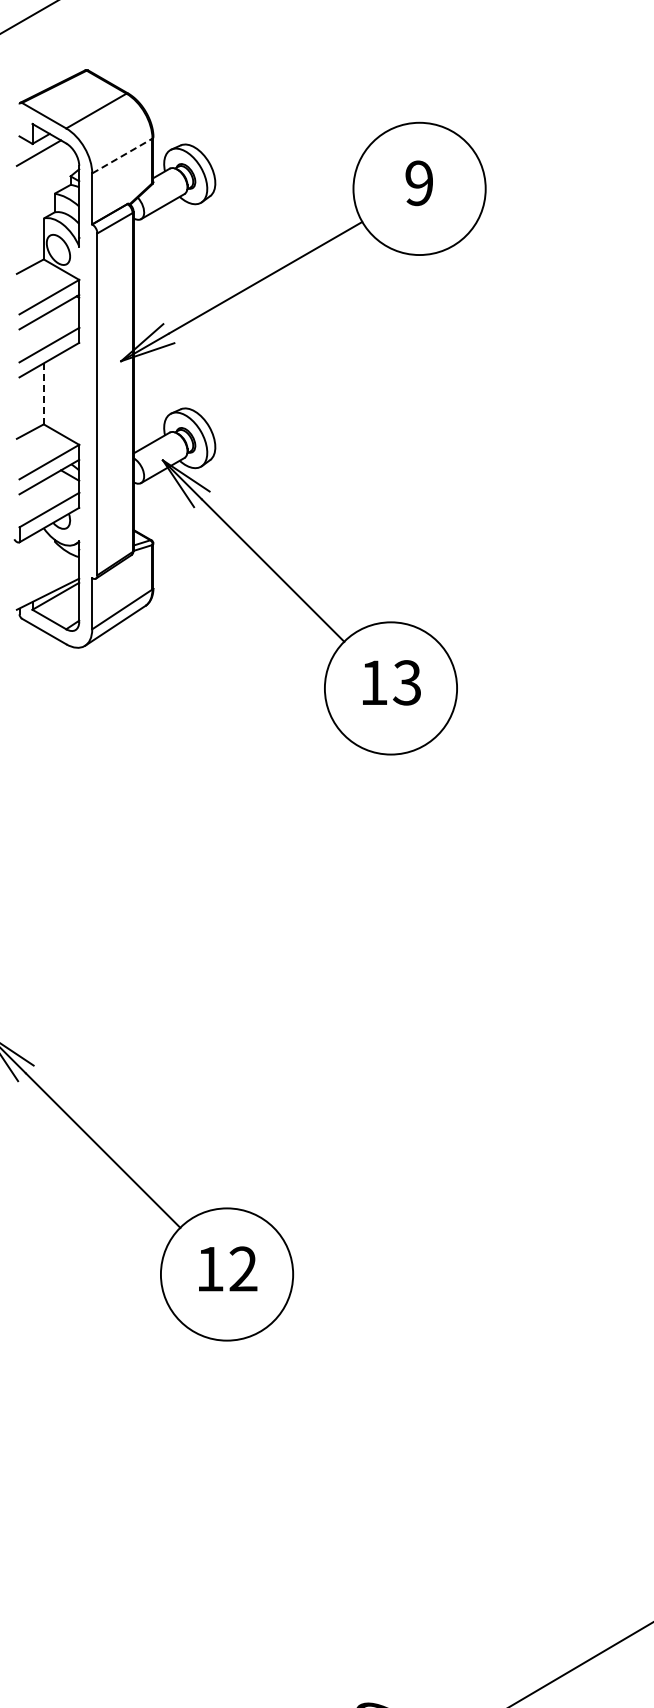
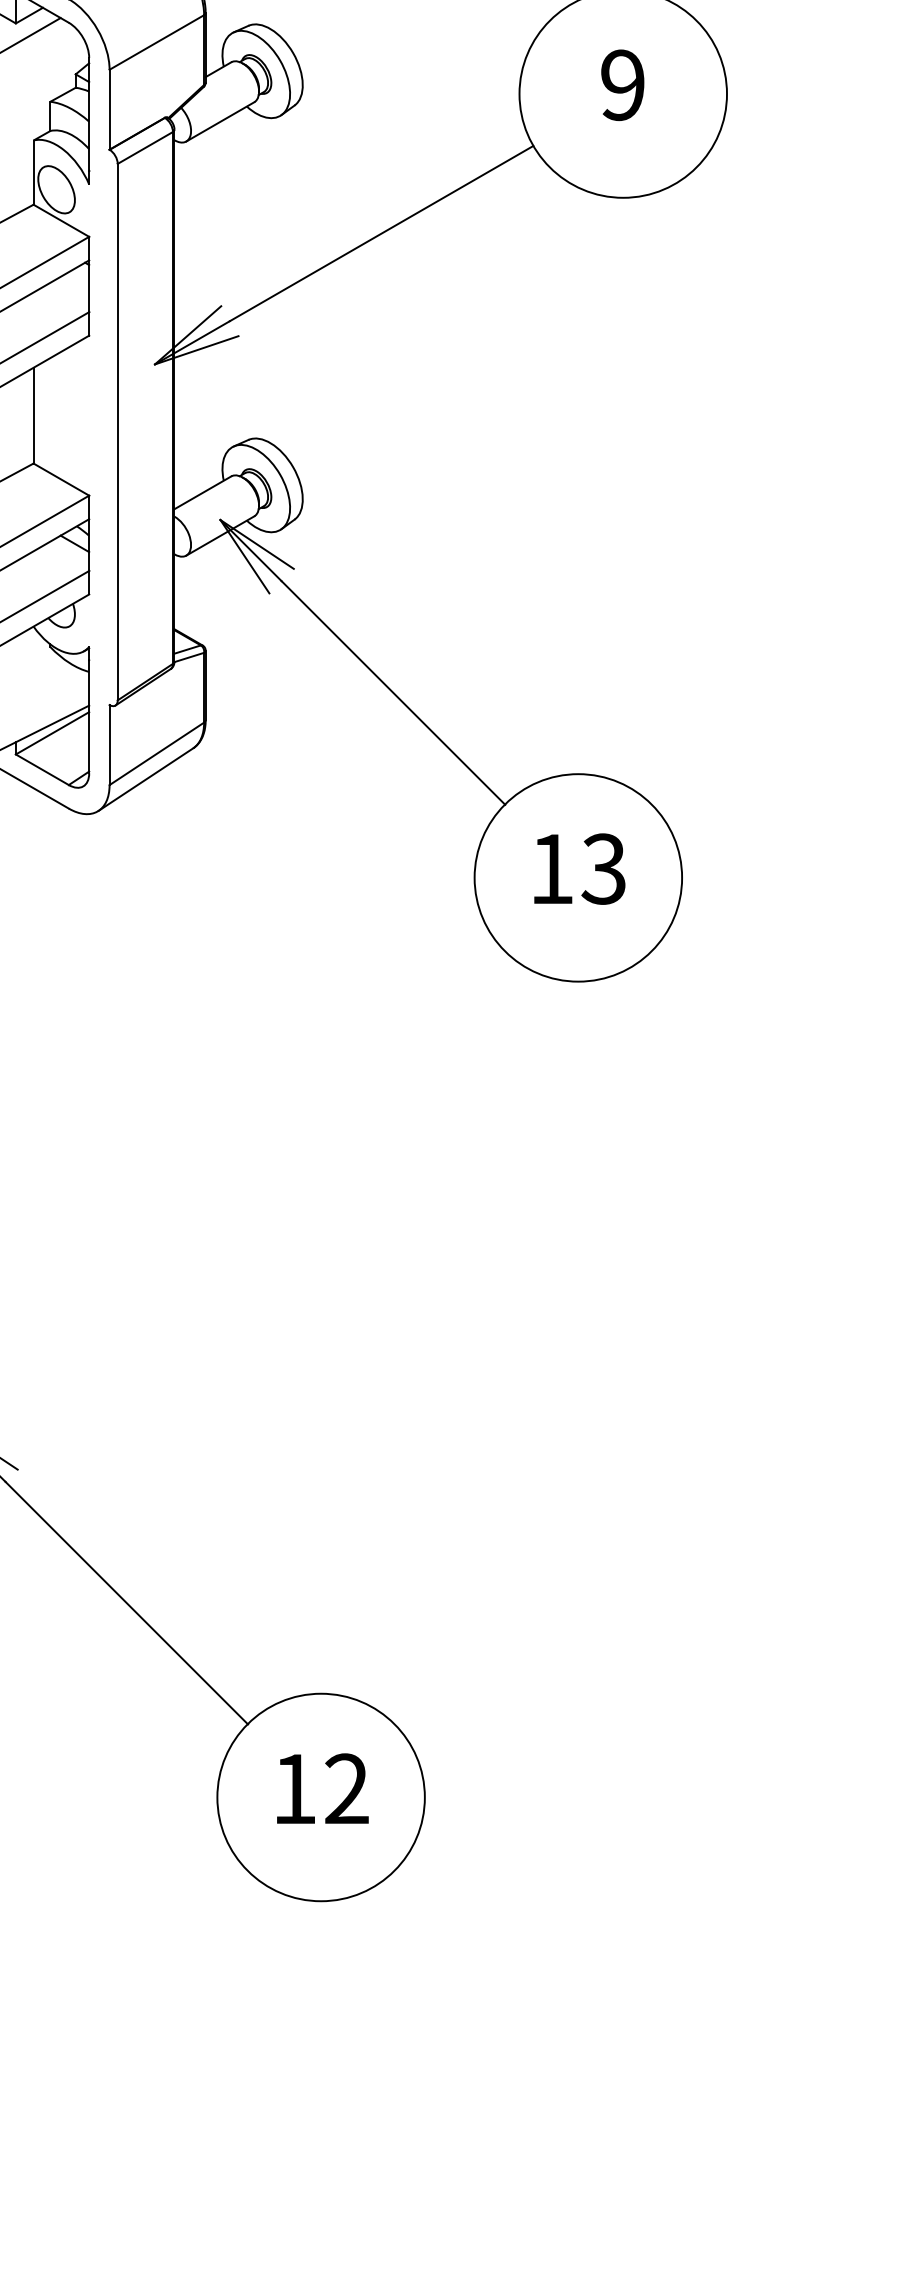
line: (122, 156) -> (157, 43), dashed -> solid
line: (43, 393) -> (33, 415), dashed -> solid

